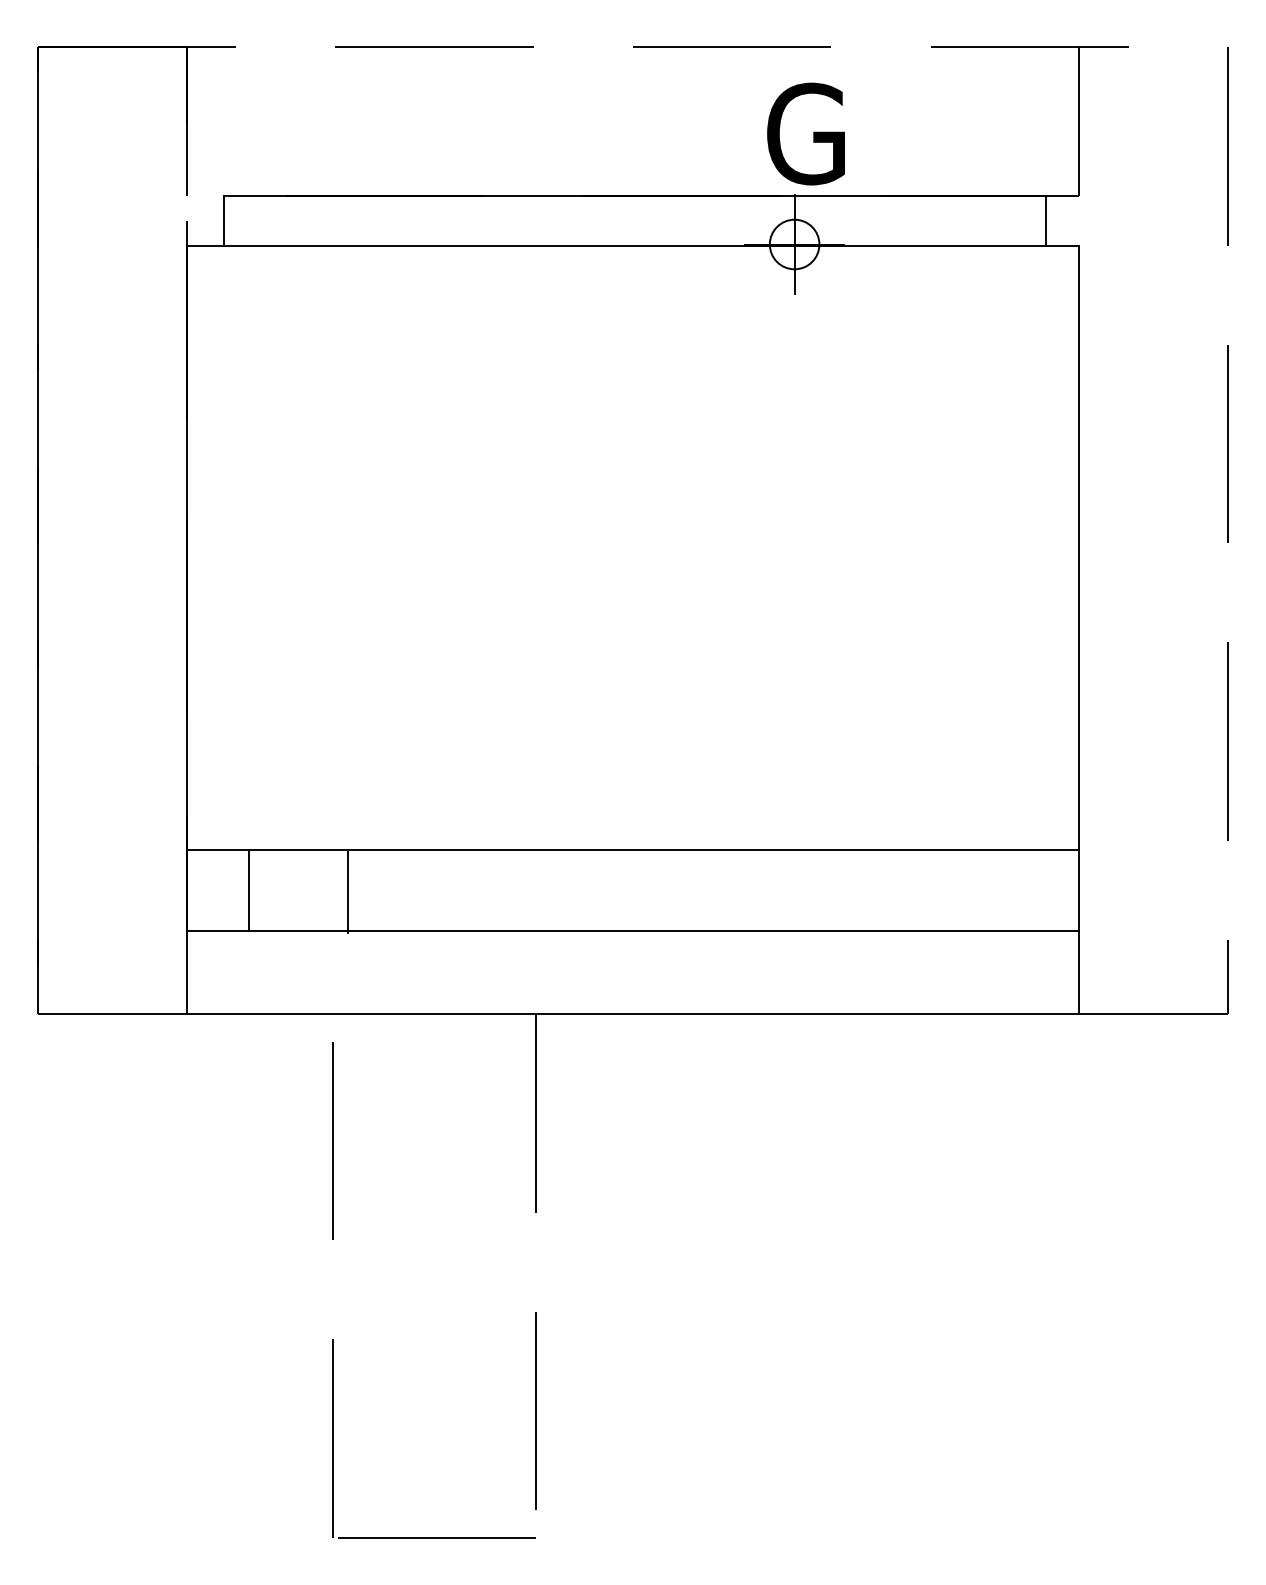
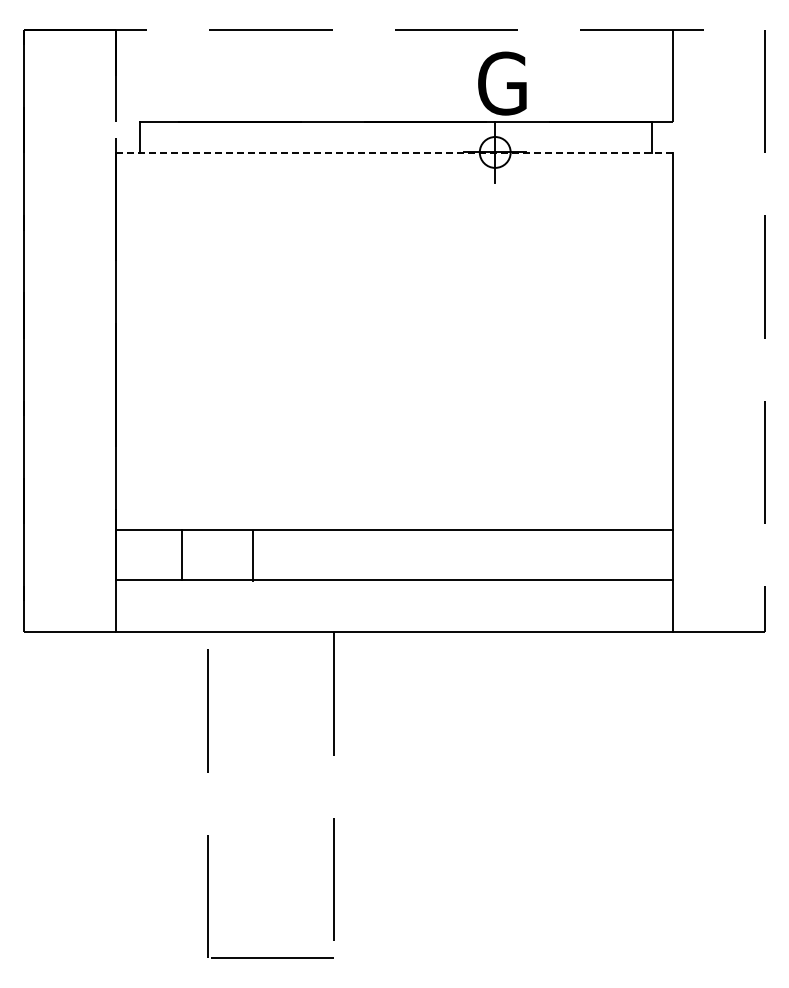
line: (633, 246) -> (394, 153), solid -> dashed
line: (247, 889) -> (181, 554), moved
line: (347, 892) -> (252, 556), moved

